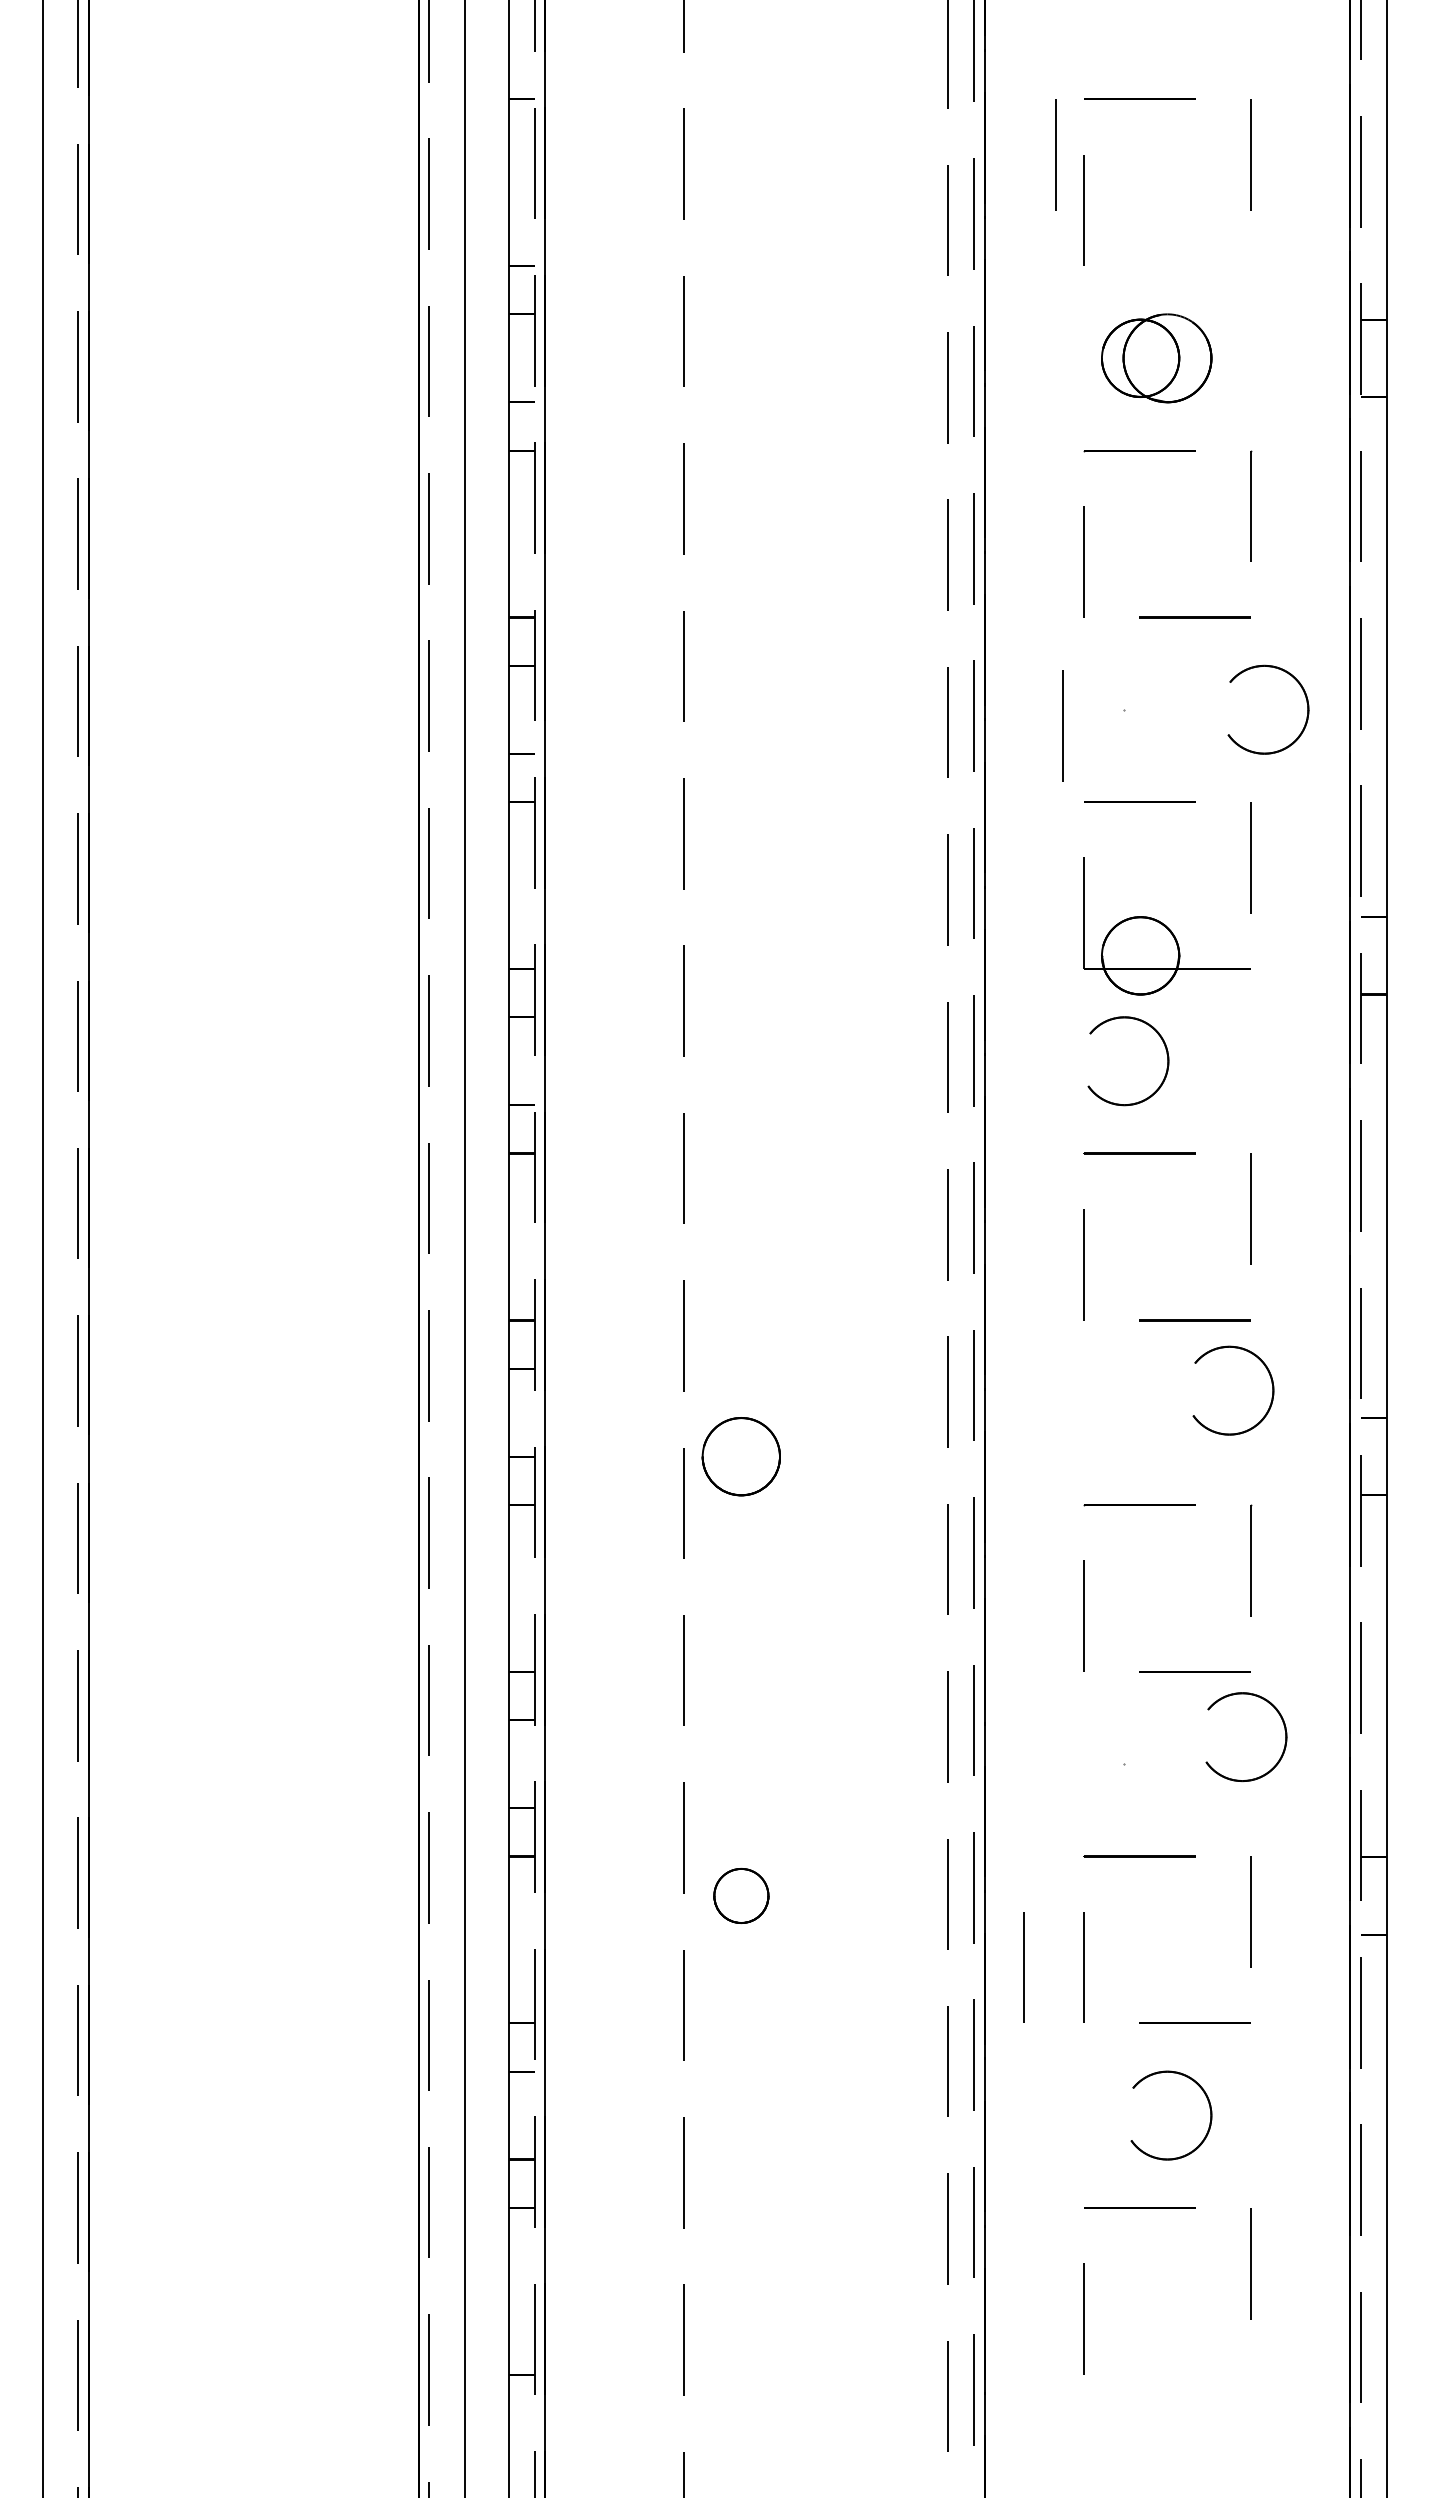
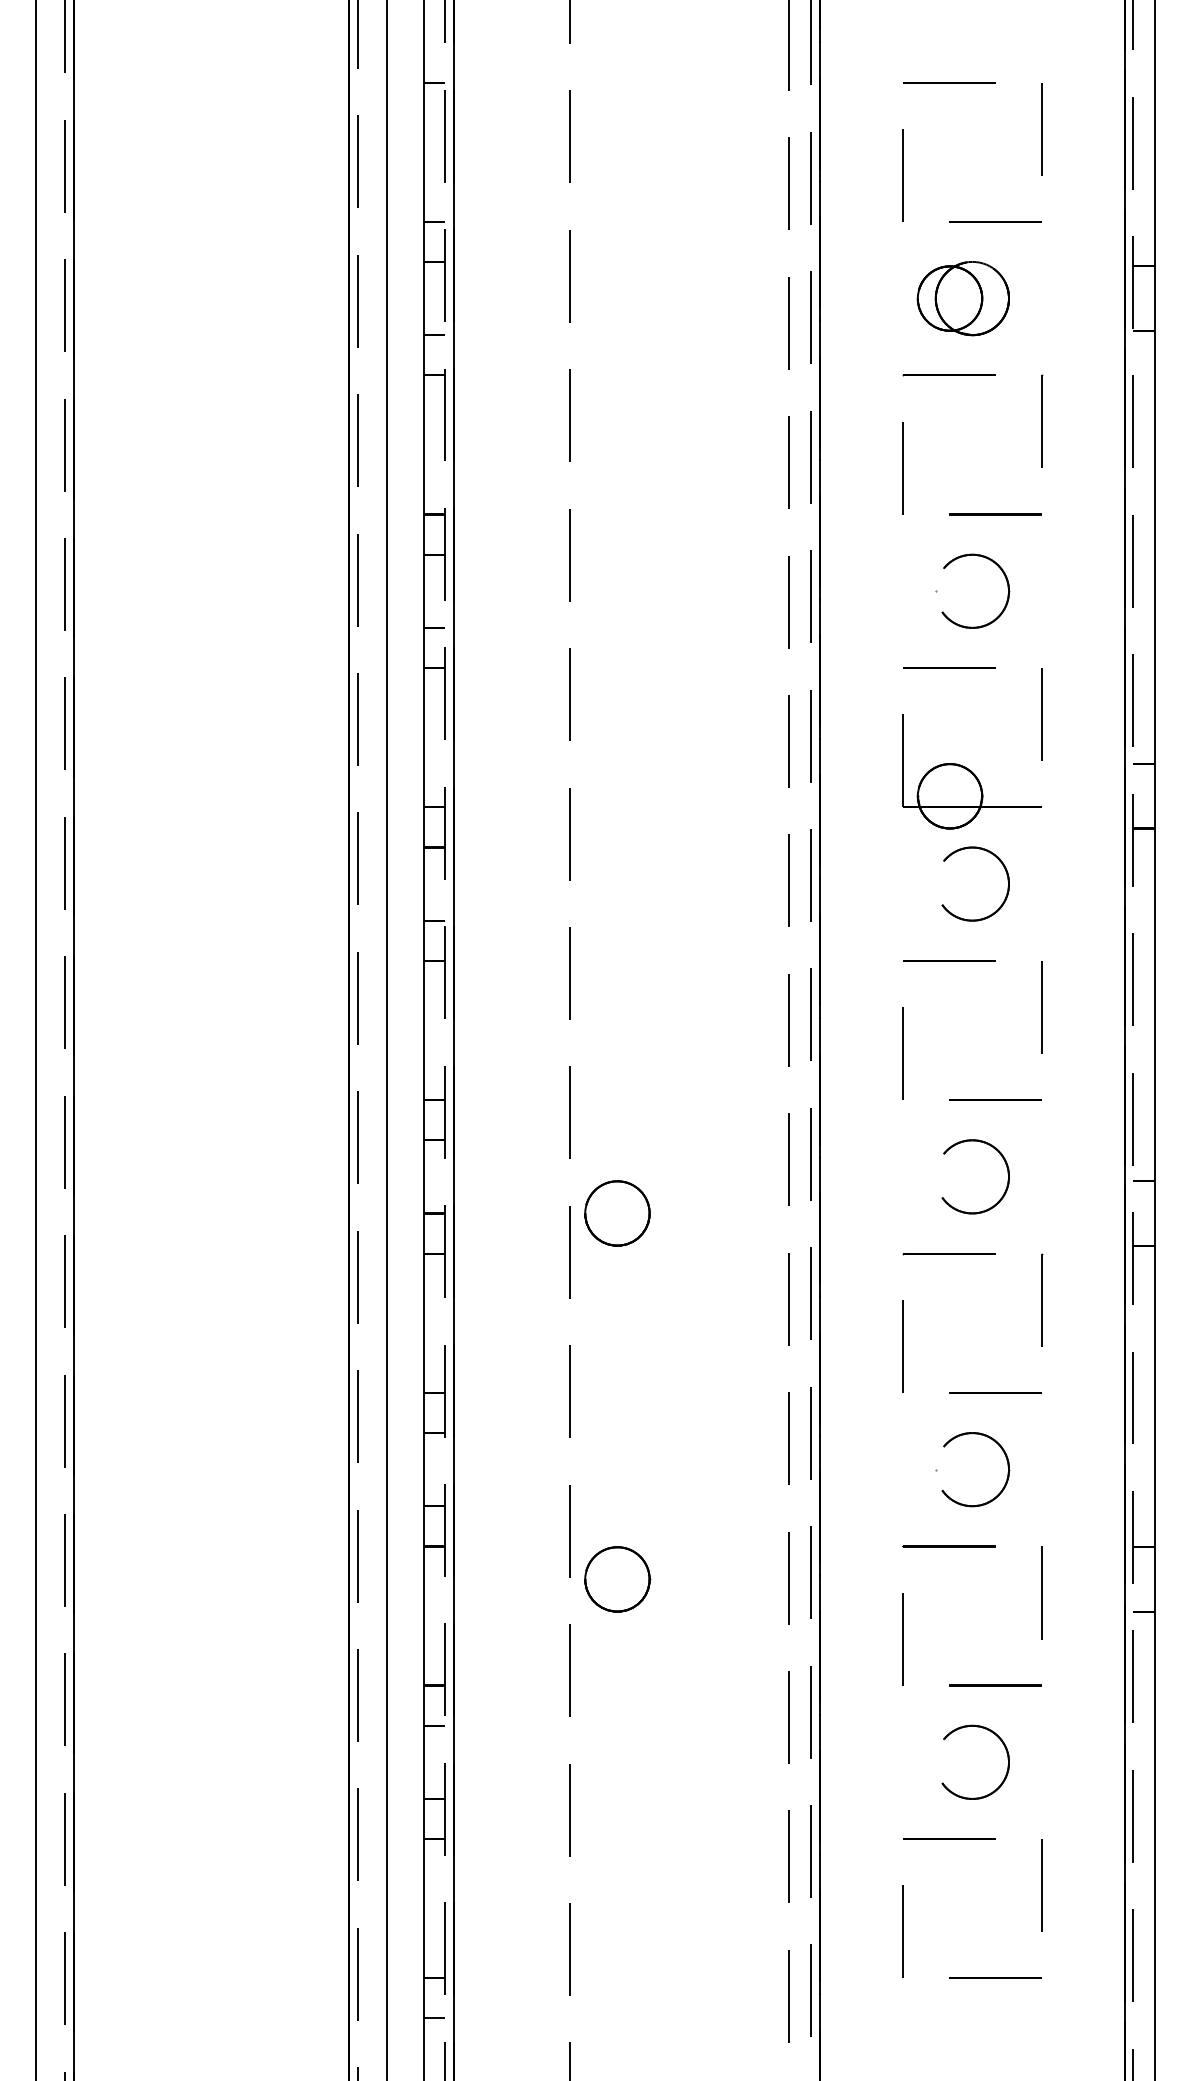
line: (1055, 154) -> (879, 128), removed
line: (1194, 265) -> (994, 221), added
part: (1305, 698) -> (1006, 581), moved
line: (1062, 725) -> (884, 604), removed
part: (1165, 1072) -> (1006, 893), moved
part: (1270, 1379) -> (1006, 1167), moved
part: (1283, 1748) -> (1006, 1479), moved
part: (741, 1895) -> (617, 1579), size x1.43
line: (1023, 1967) -> (852, 1639), removed
line: (1194, 2374) -> (994, 1978), added
line: (521, 2423) -> (434, 2018), added

